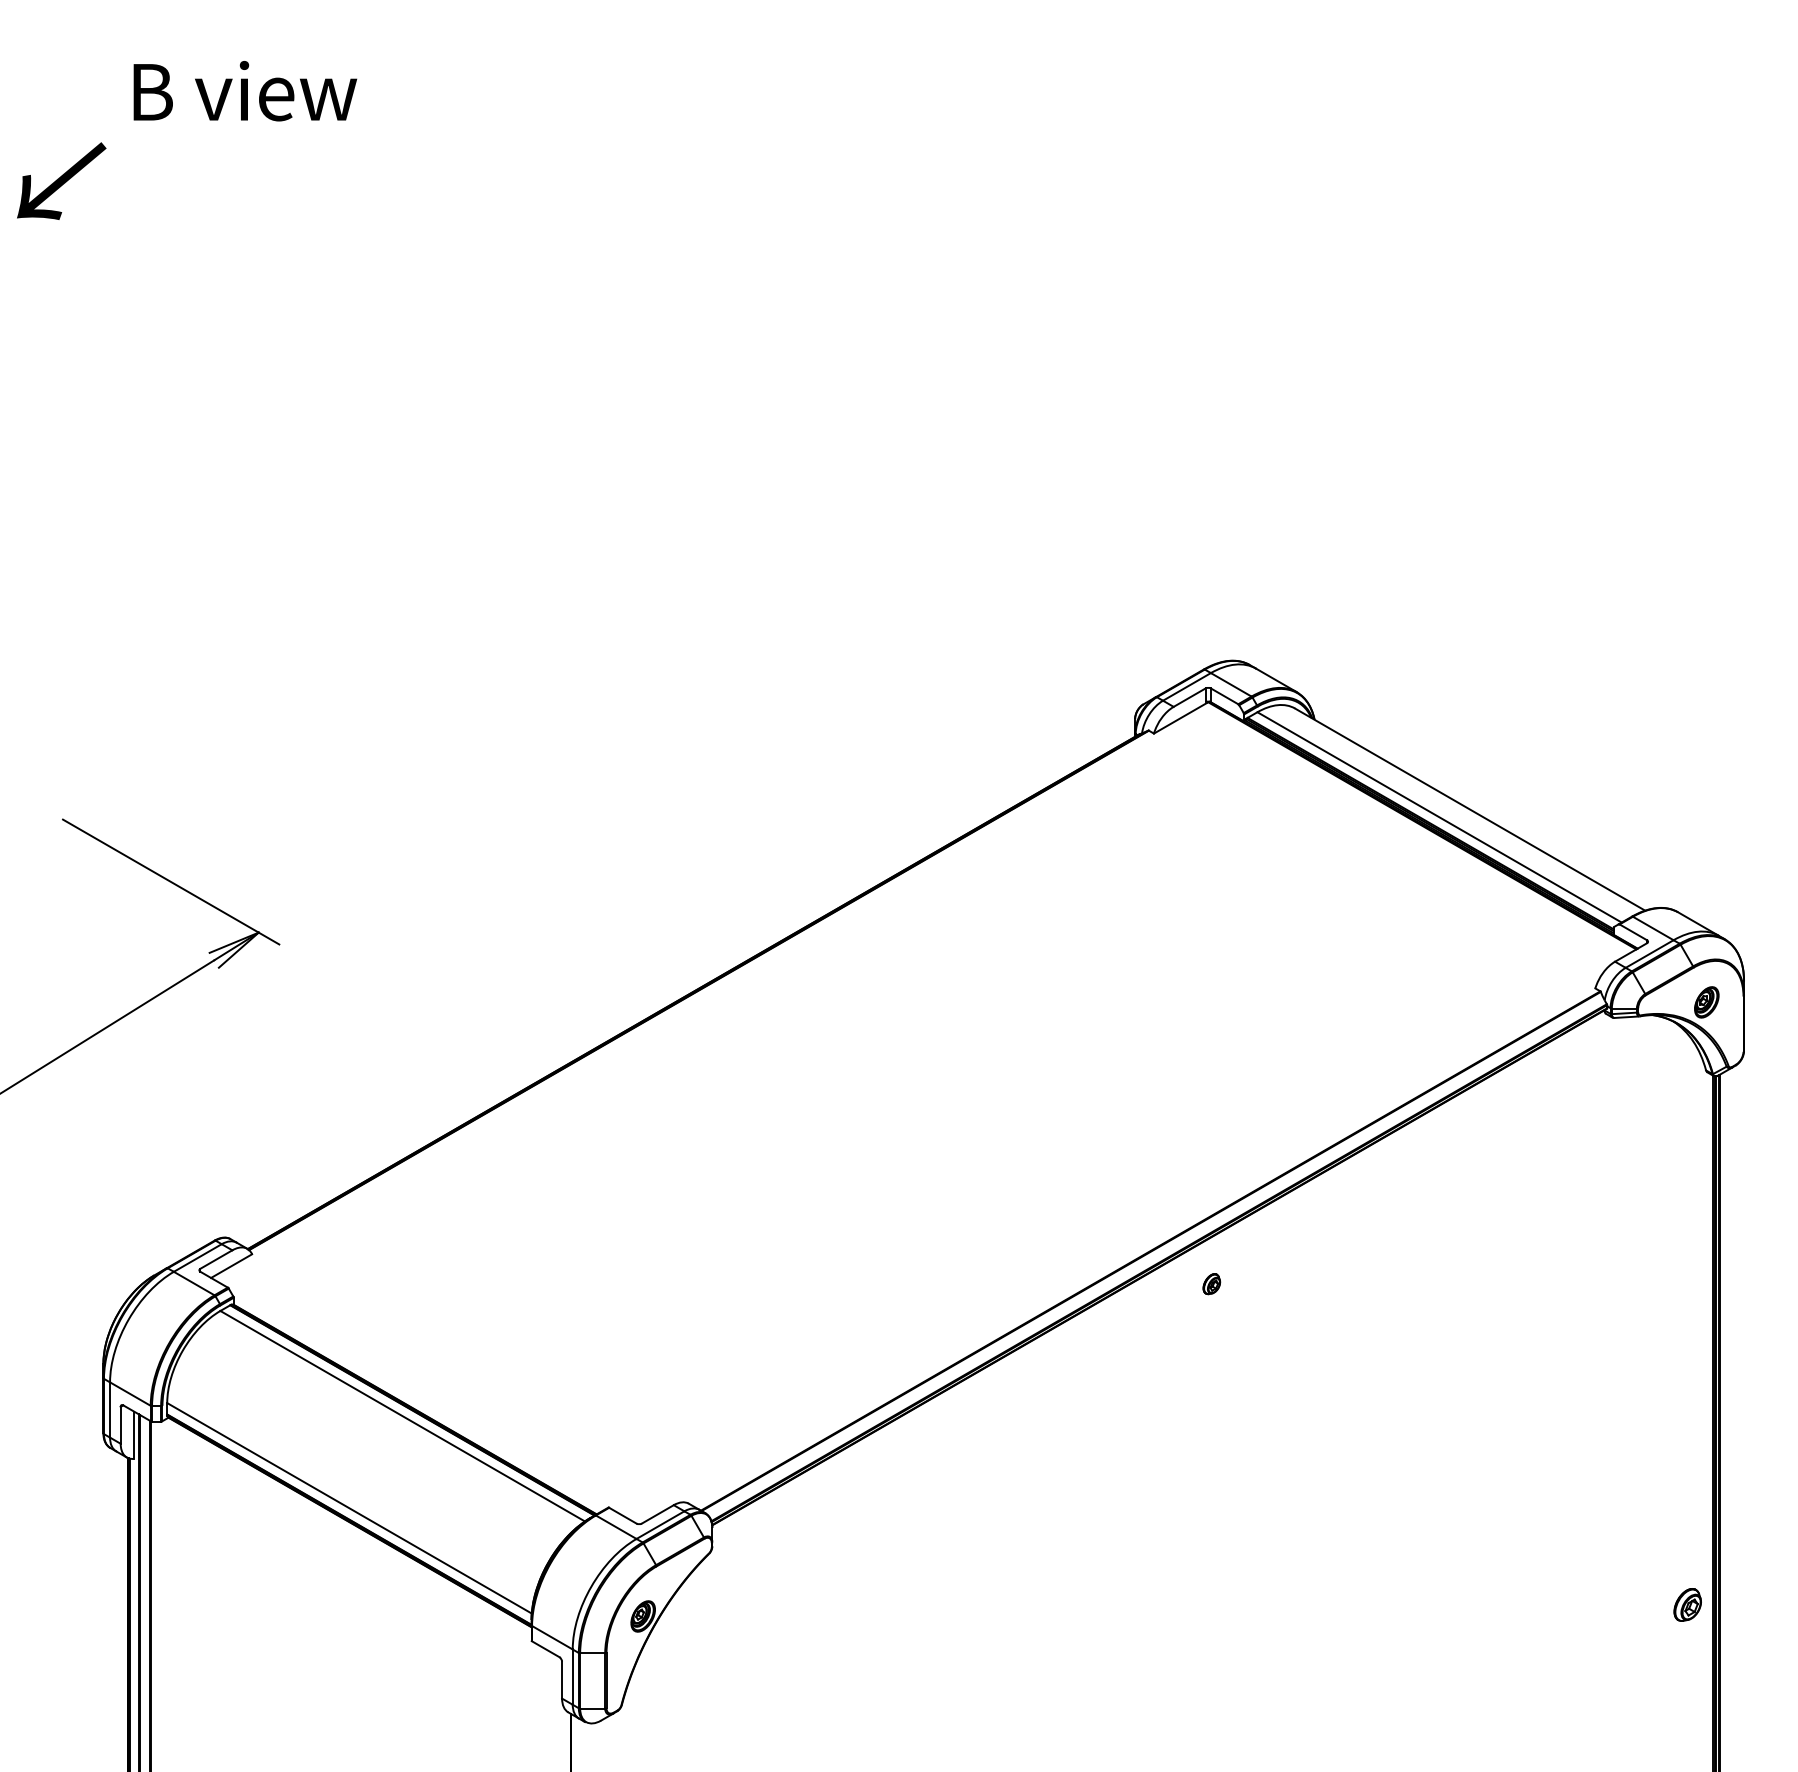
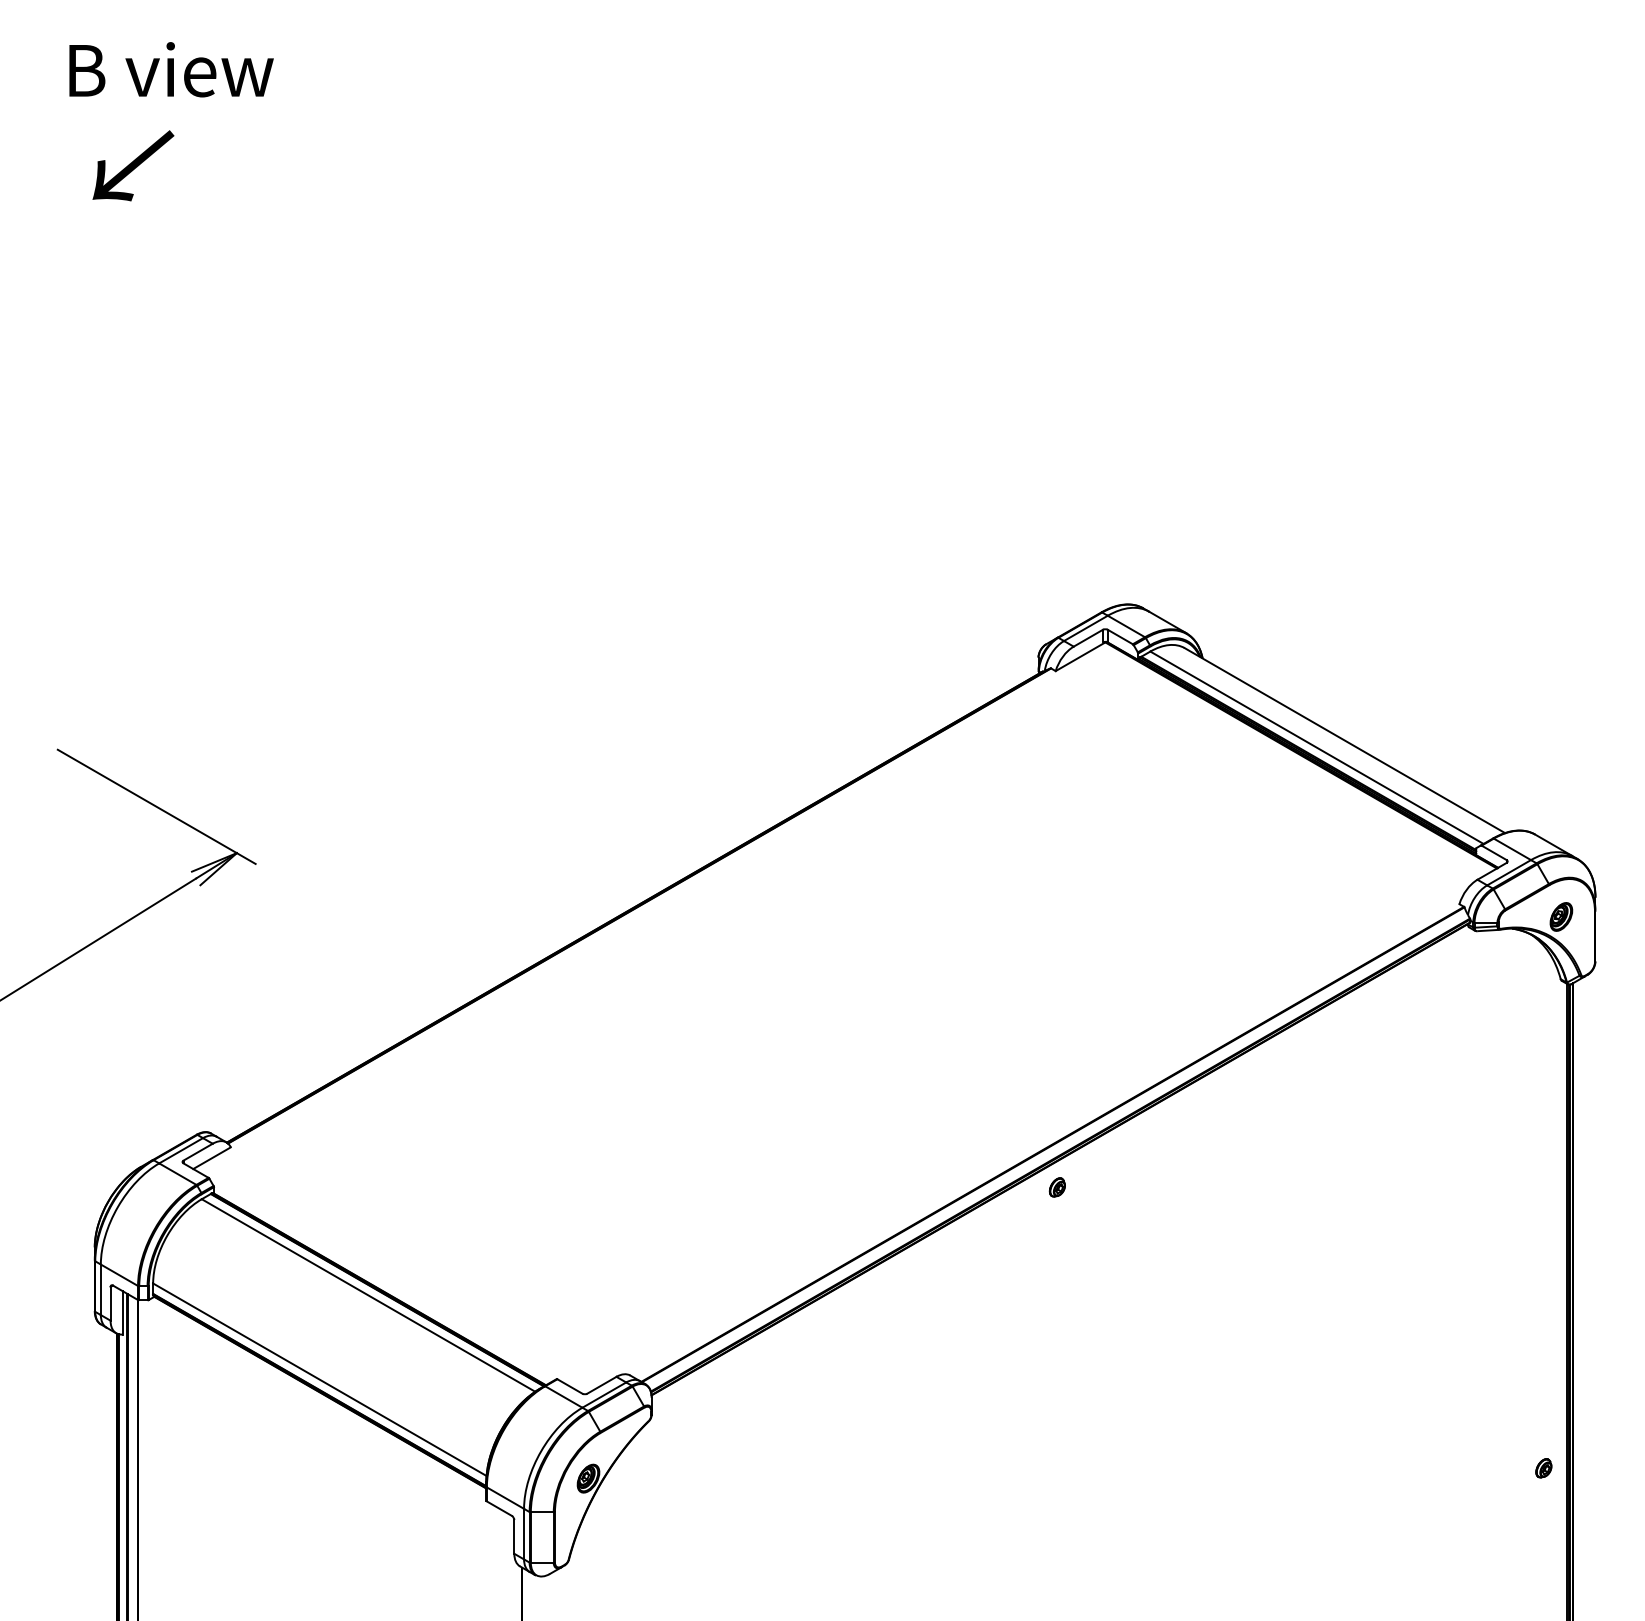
text: (245, 91) -> (171, 70), moved
text: (61, 180) -> (133, 165), moved
part: (1211, 1284) -> (1057, 1187), moved
part: (1687, 1605) -> (1543, 1468), size x0.62

